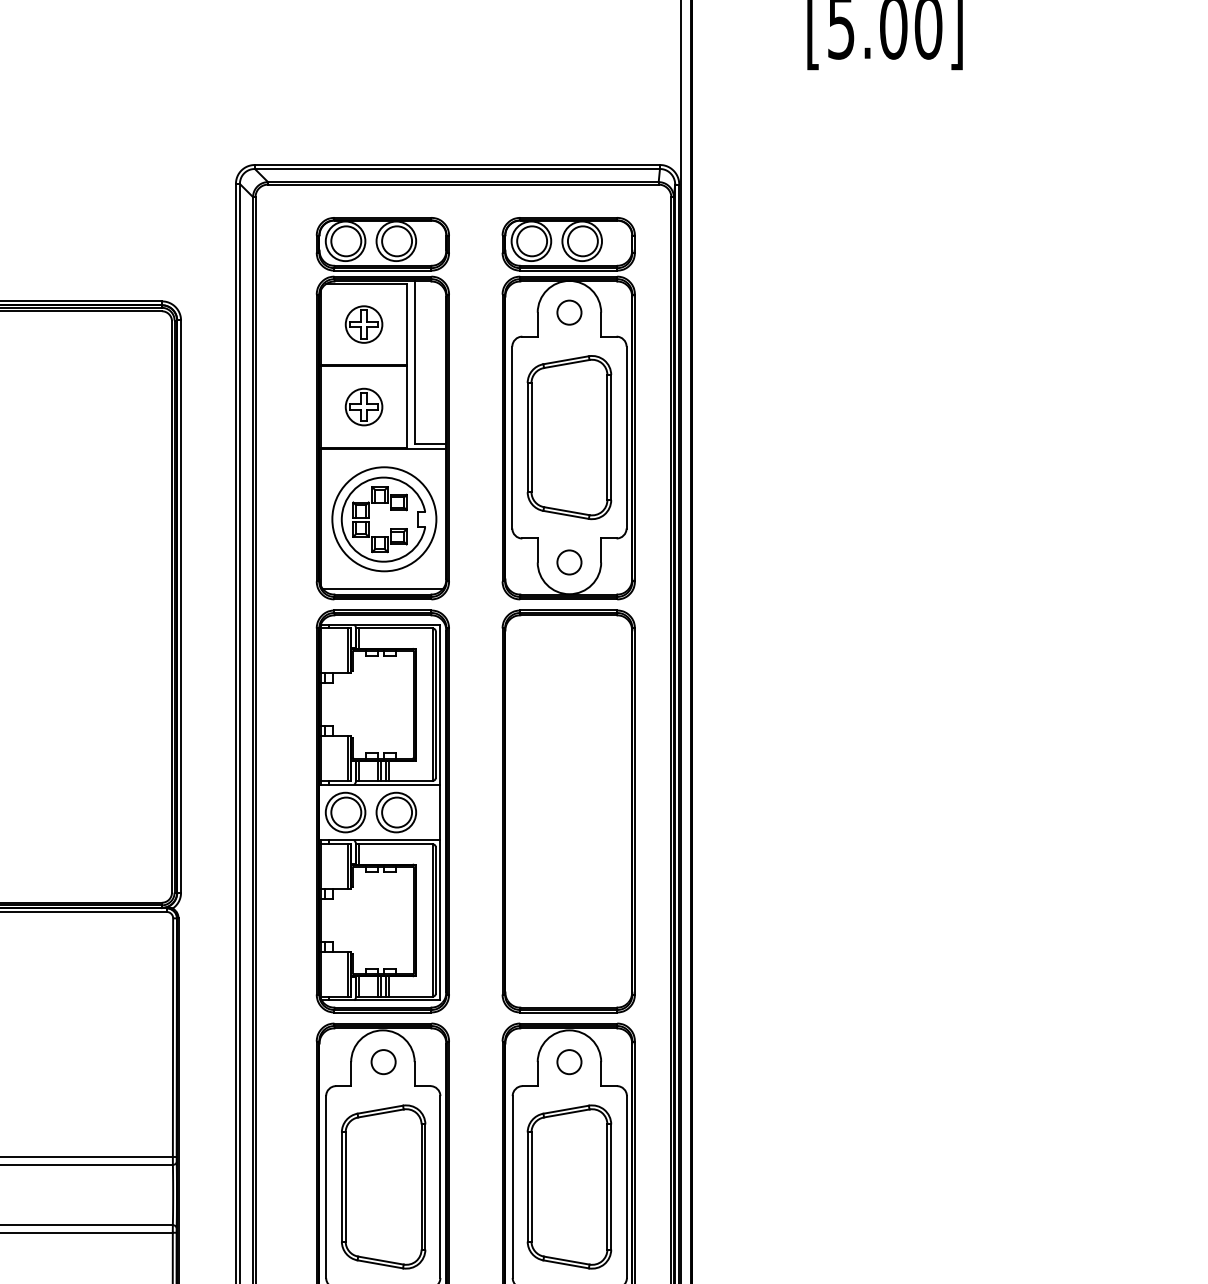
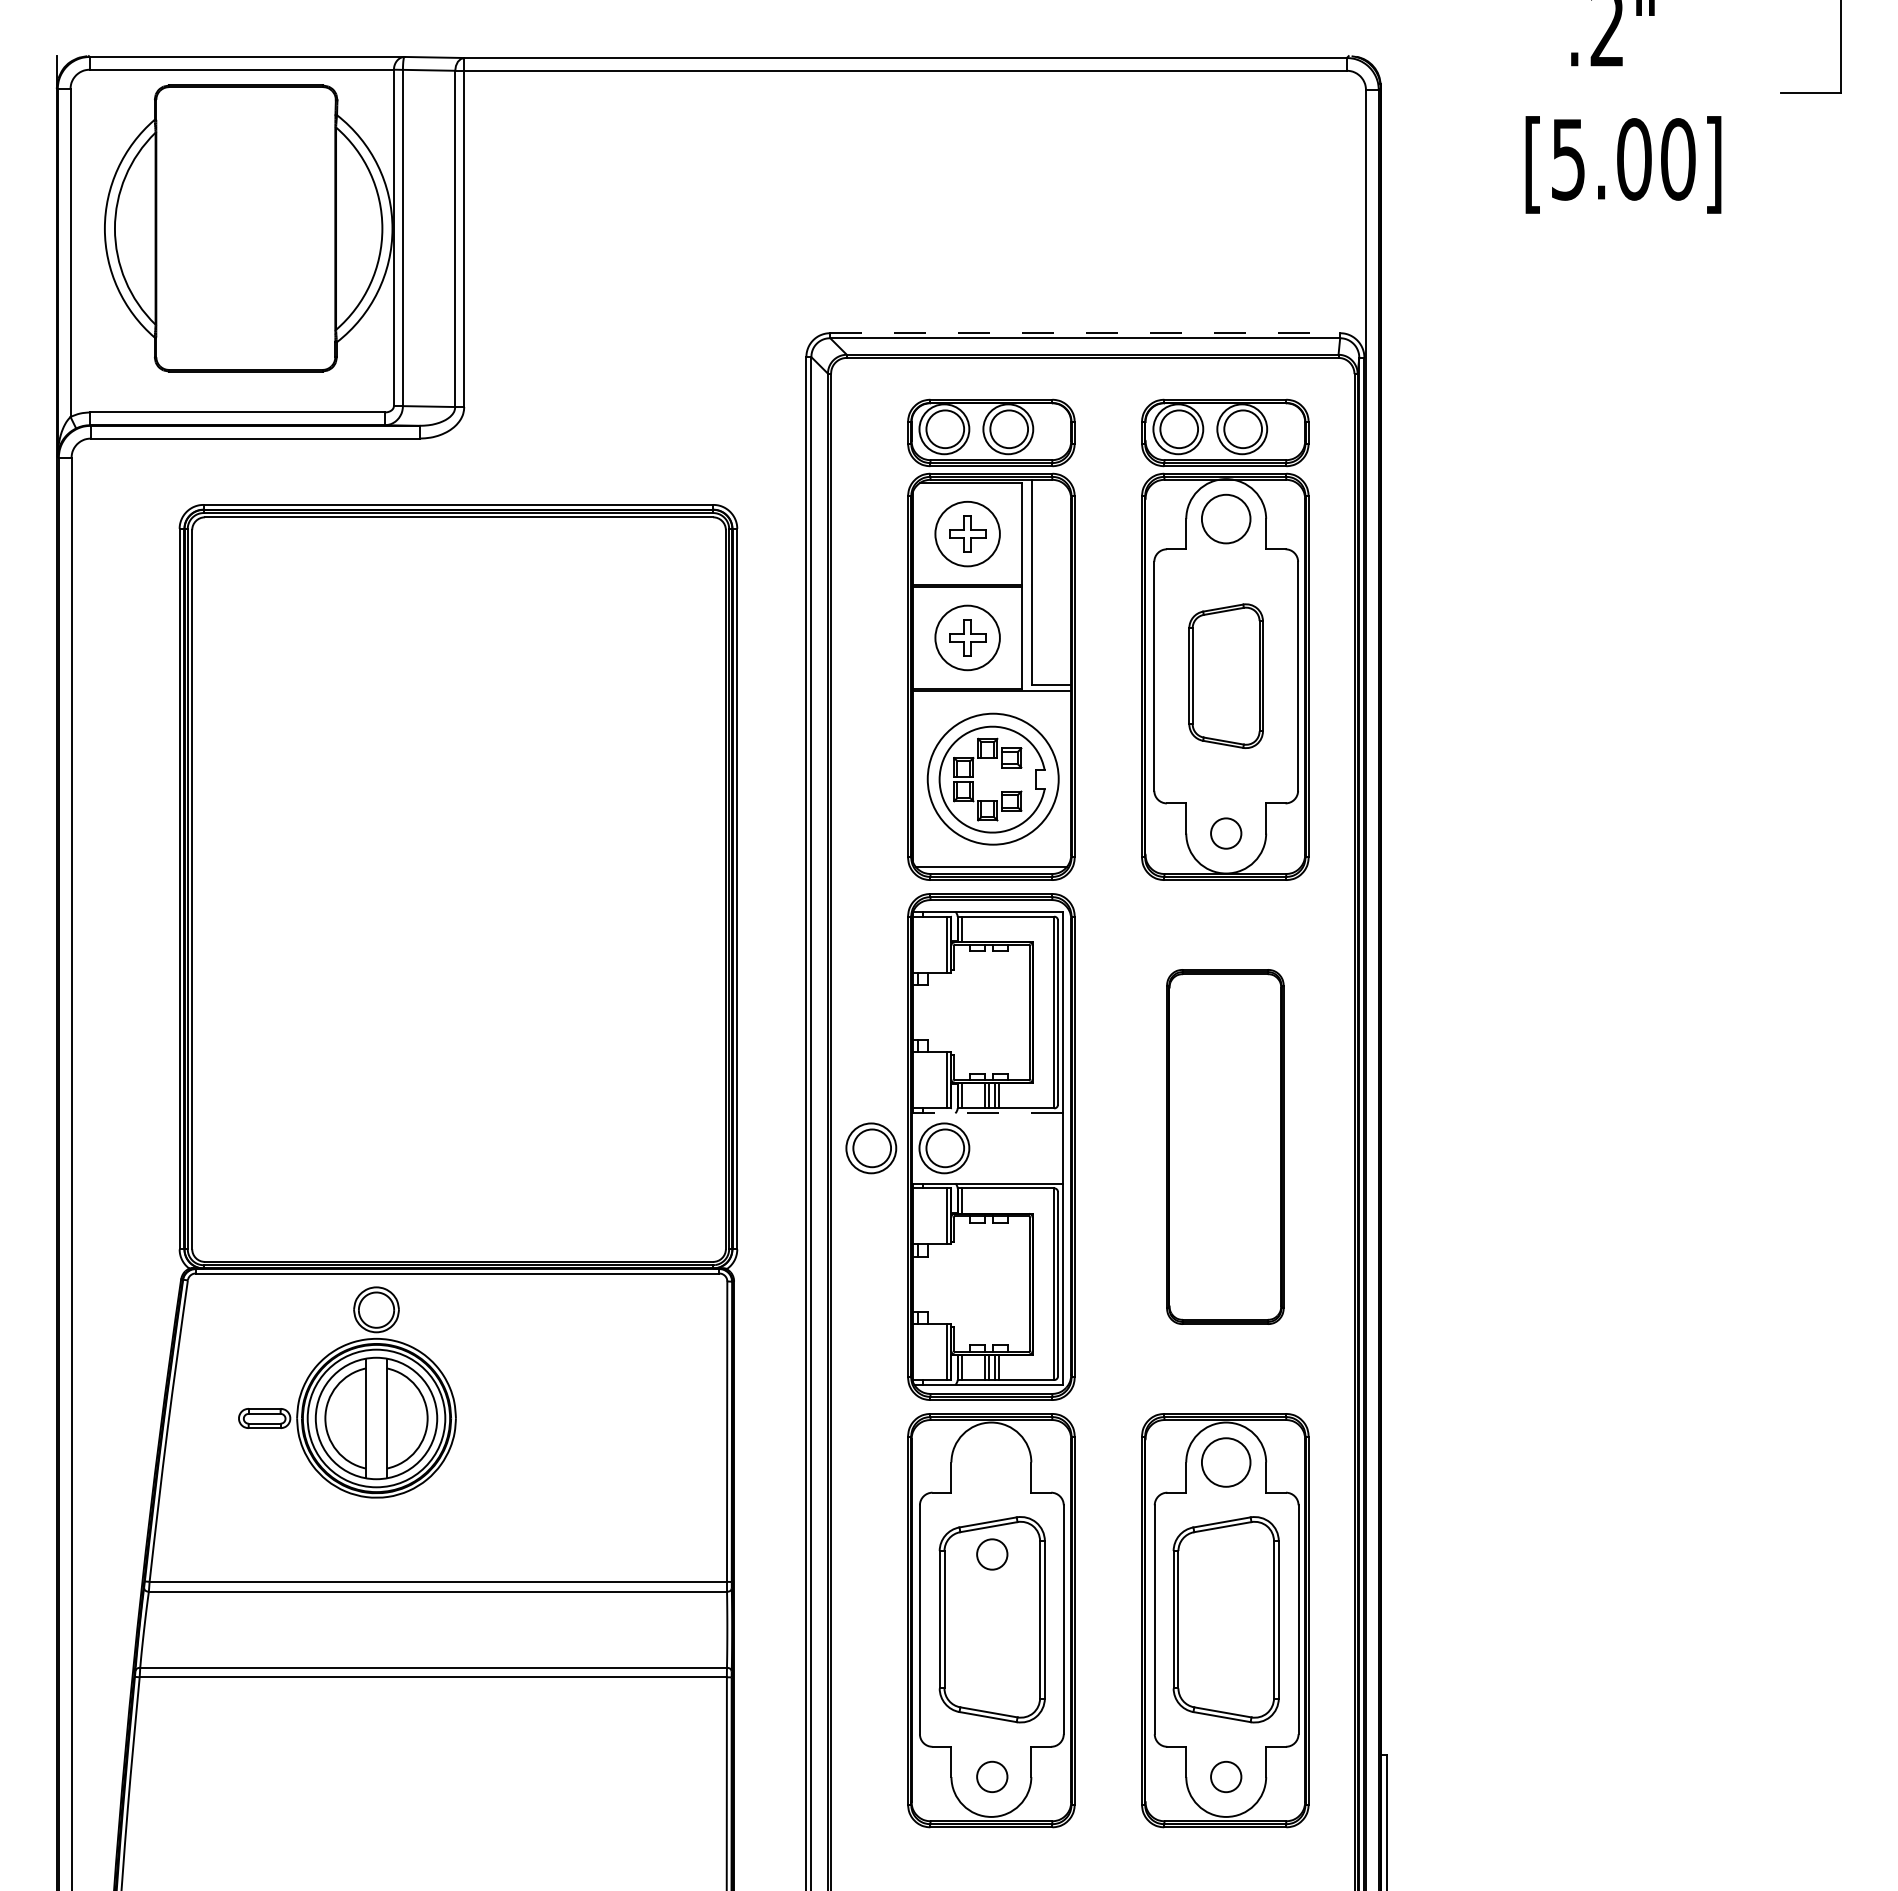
line: (457, 165) -> (1085, 333), solid -> dashed
circle: (569, 312) -> (1226, 518), size x1.6
circle: (363, 324) -> (967, 534), size x1.4
circle: (363, 406) -> (967, 637), size x1.4
part: (568, 436) -> (1225, 675), size x0.7
line: (379, 784) -> (987, 1113), solid -> dashed
part: (568, 811) -> (1225, 1146), size x0.7
part: (396, 812) -> (871, 1148), moved
circle: (383, 1062) -> (992, 1554), moved
circle: (569, 1062) -> (1226, 1462), size x1.6

